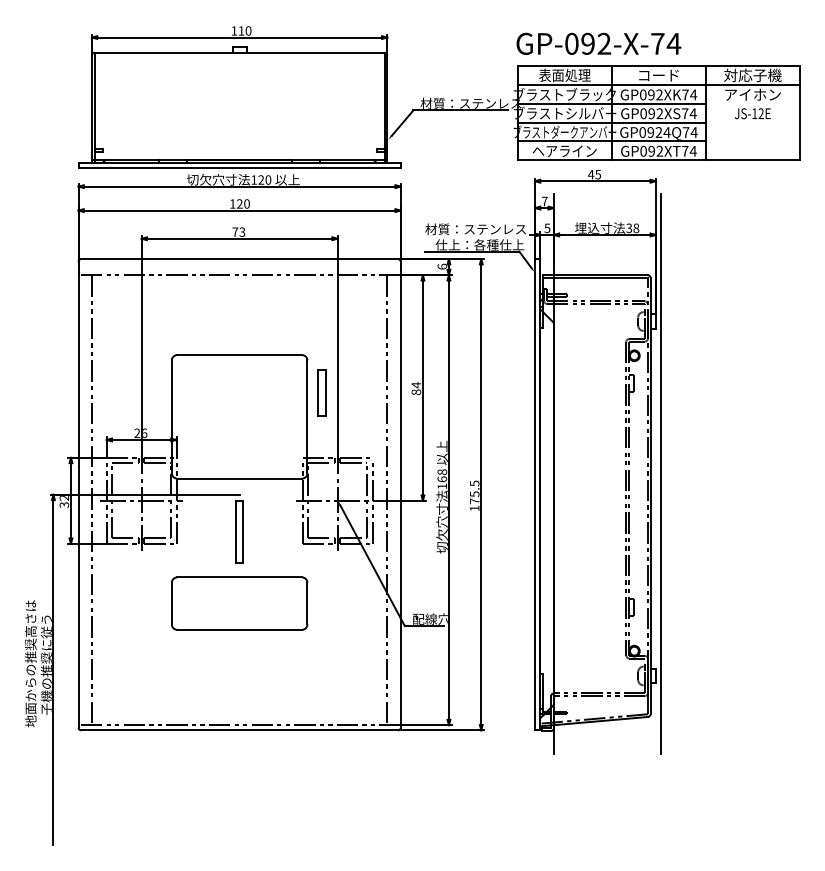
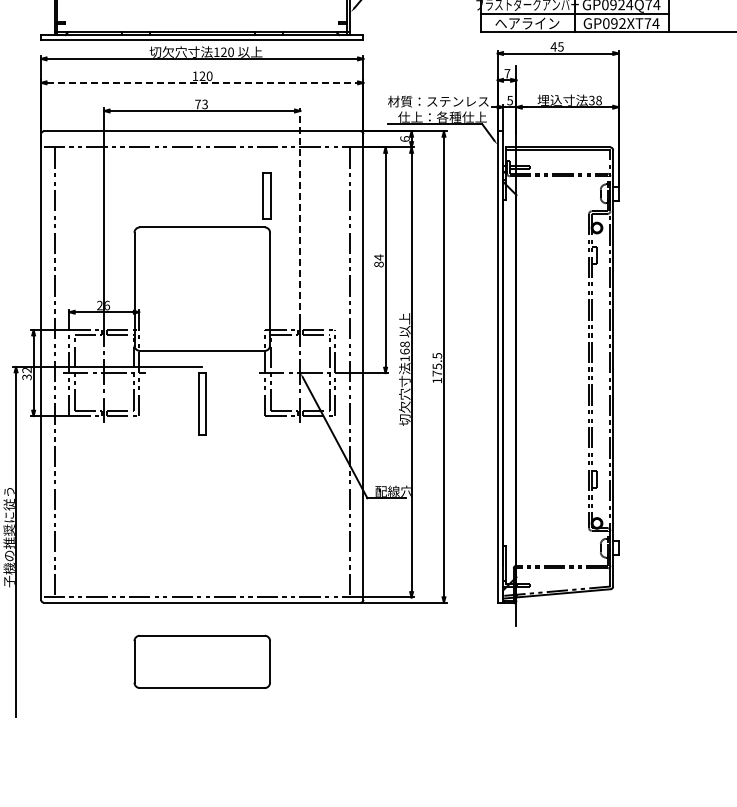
line: (239, 210) -> (202, 82), solid -> dashed
line: (337, 341) -> (300, 213), solid -> dashed
part: (321, 392) -> (267, 195), moved
line: (661, 473) -> (624, 345), removed
part: (239, 603) -> (202, 661), moved

